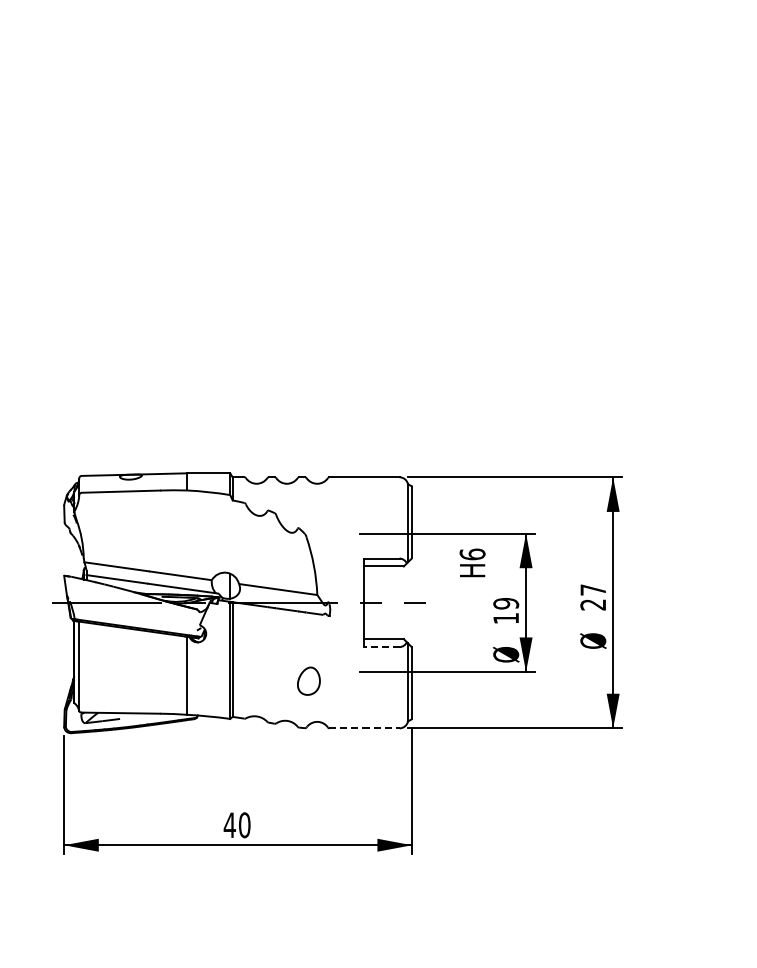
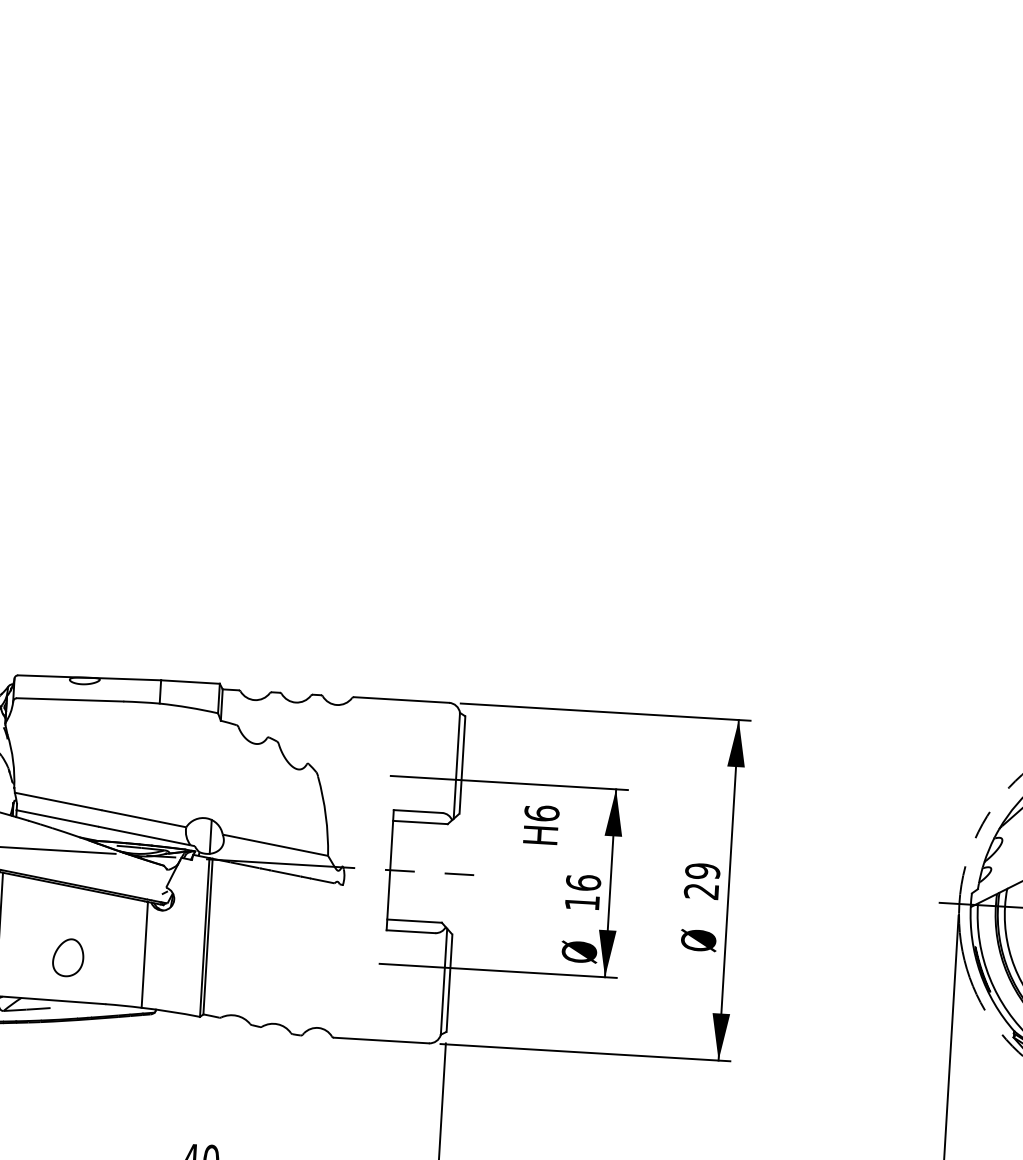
text: (593, 589) -> (703, 870), 27 -> 29
text: (506, 603) -> (583, 882), 19 -> 16
line: (381, 647) -> (410, 932), dashed -> solid
part: (308, 680) -> (67, 956), moved
line: (365, 728) -> (382, 1040), dashed -> solid

